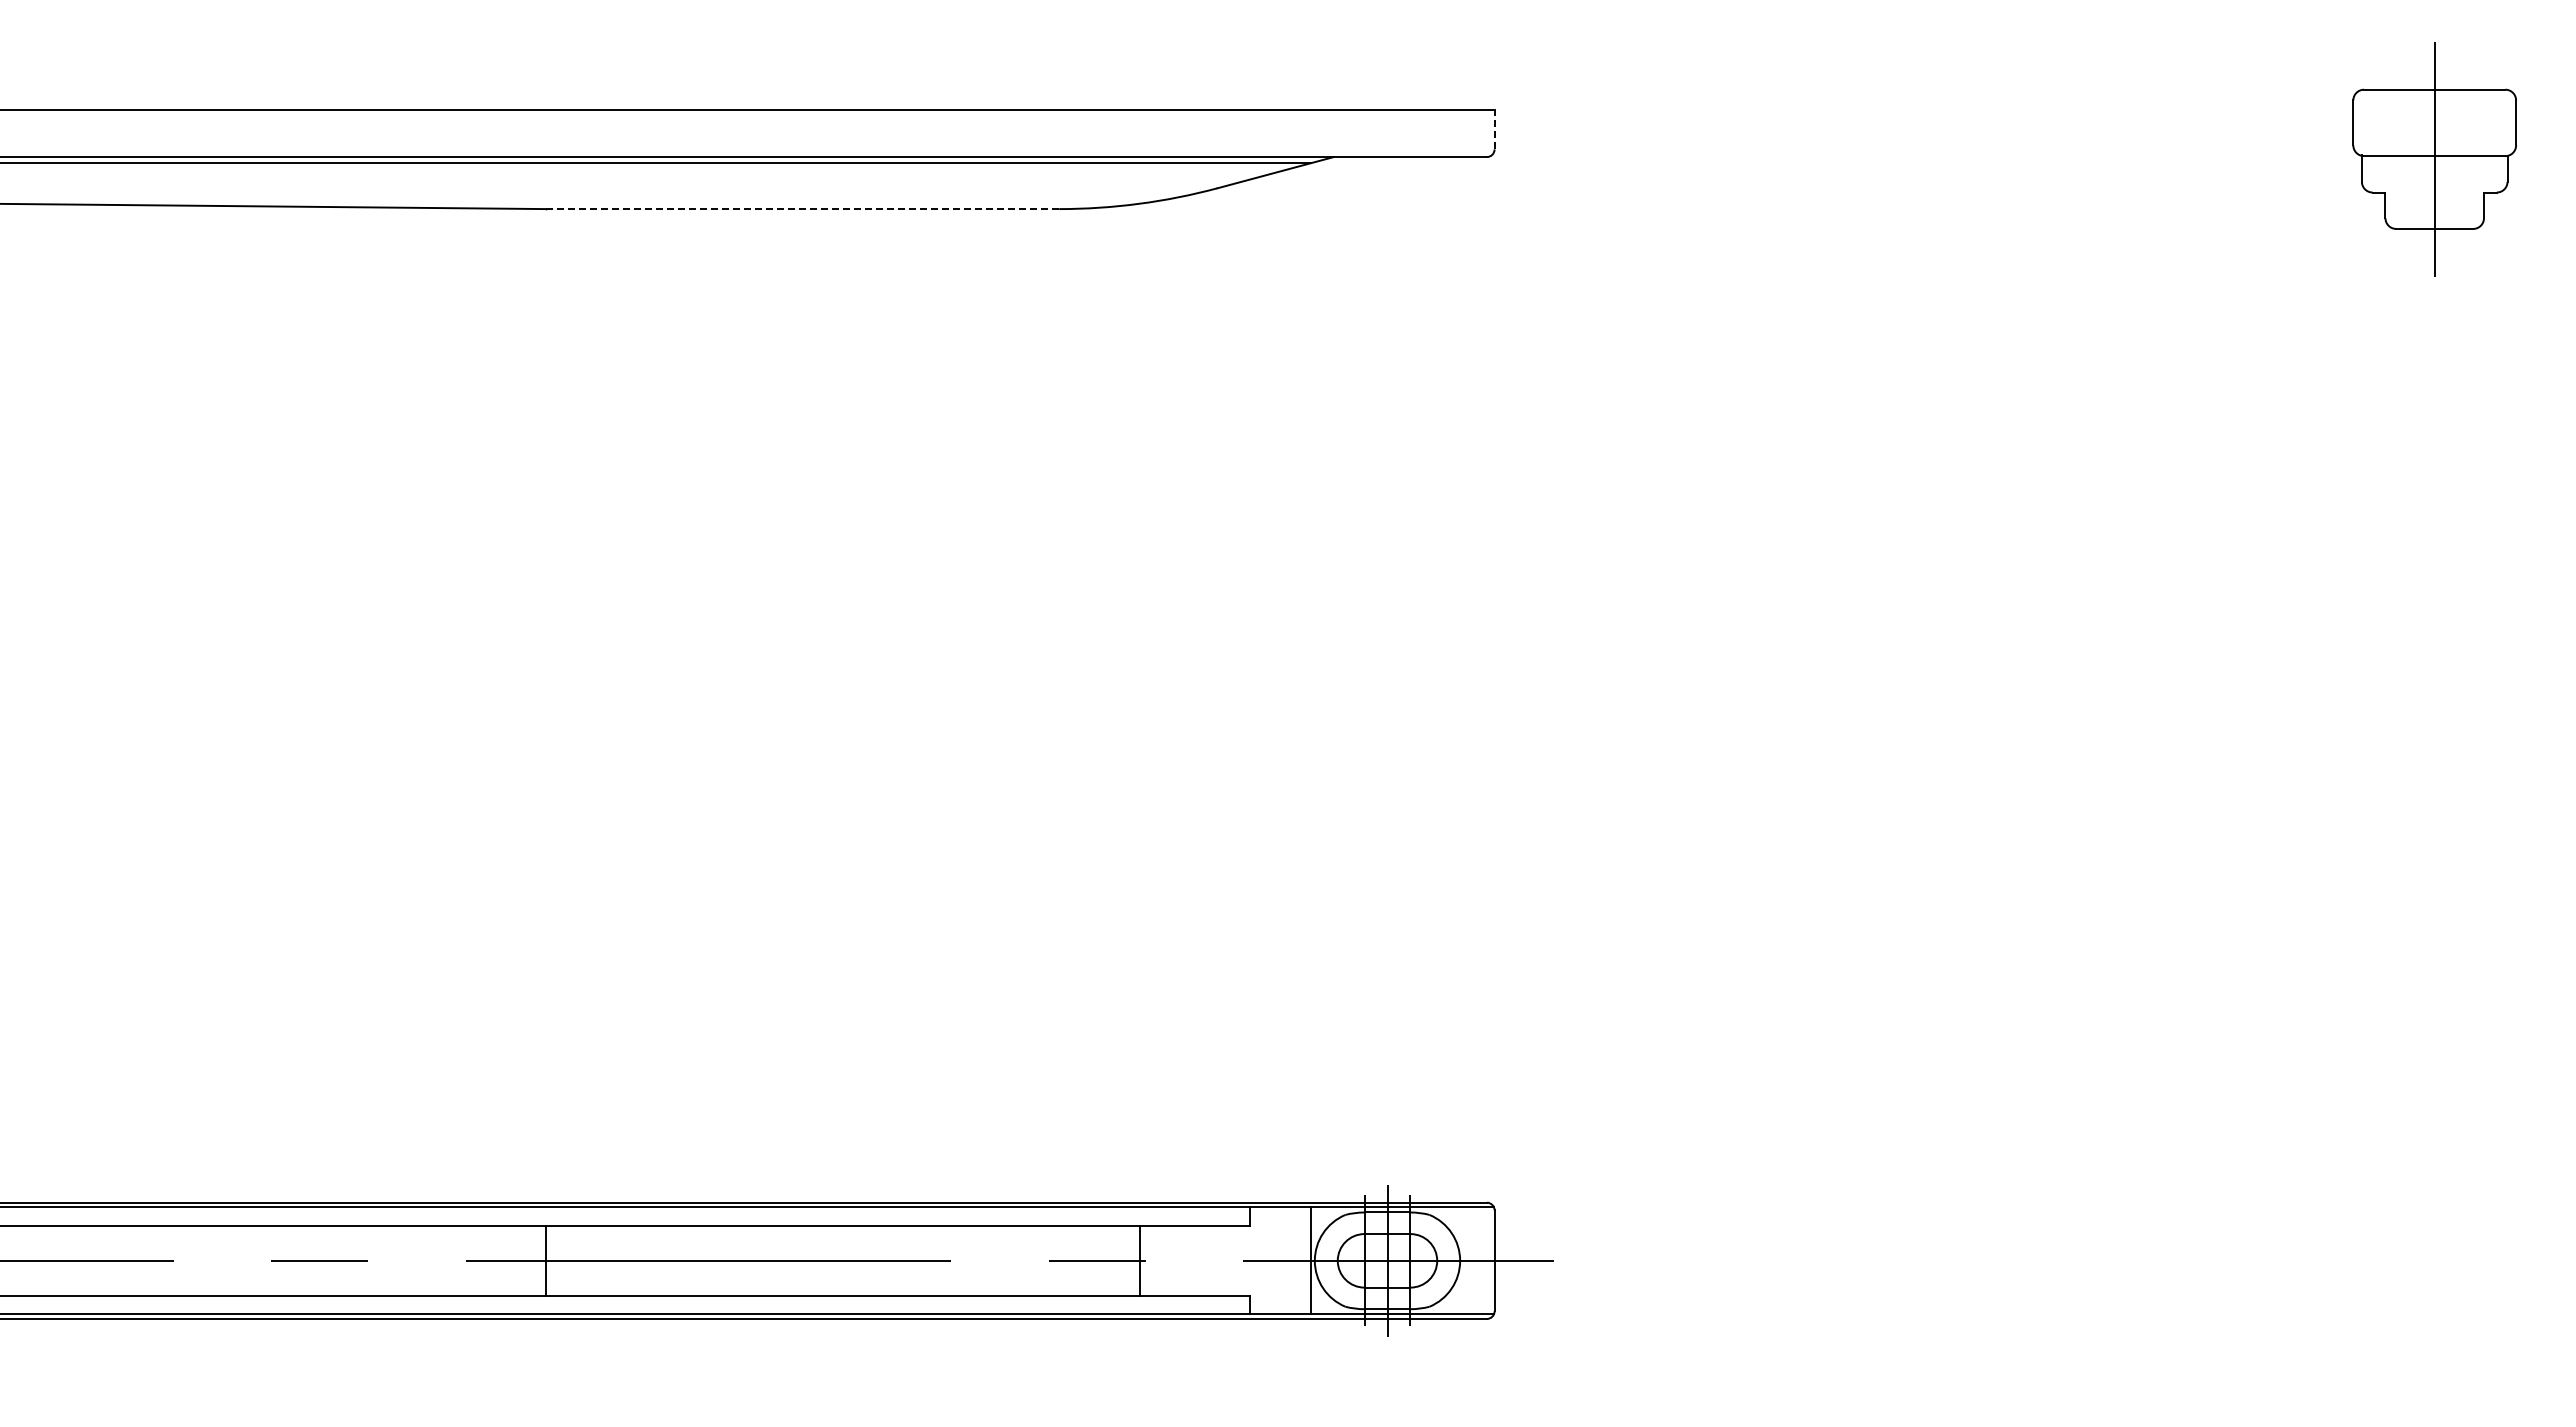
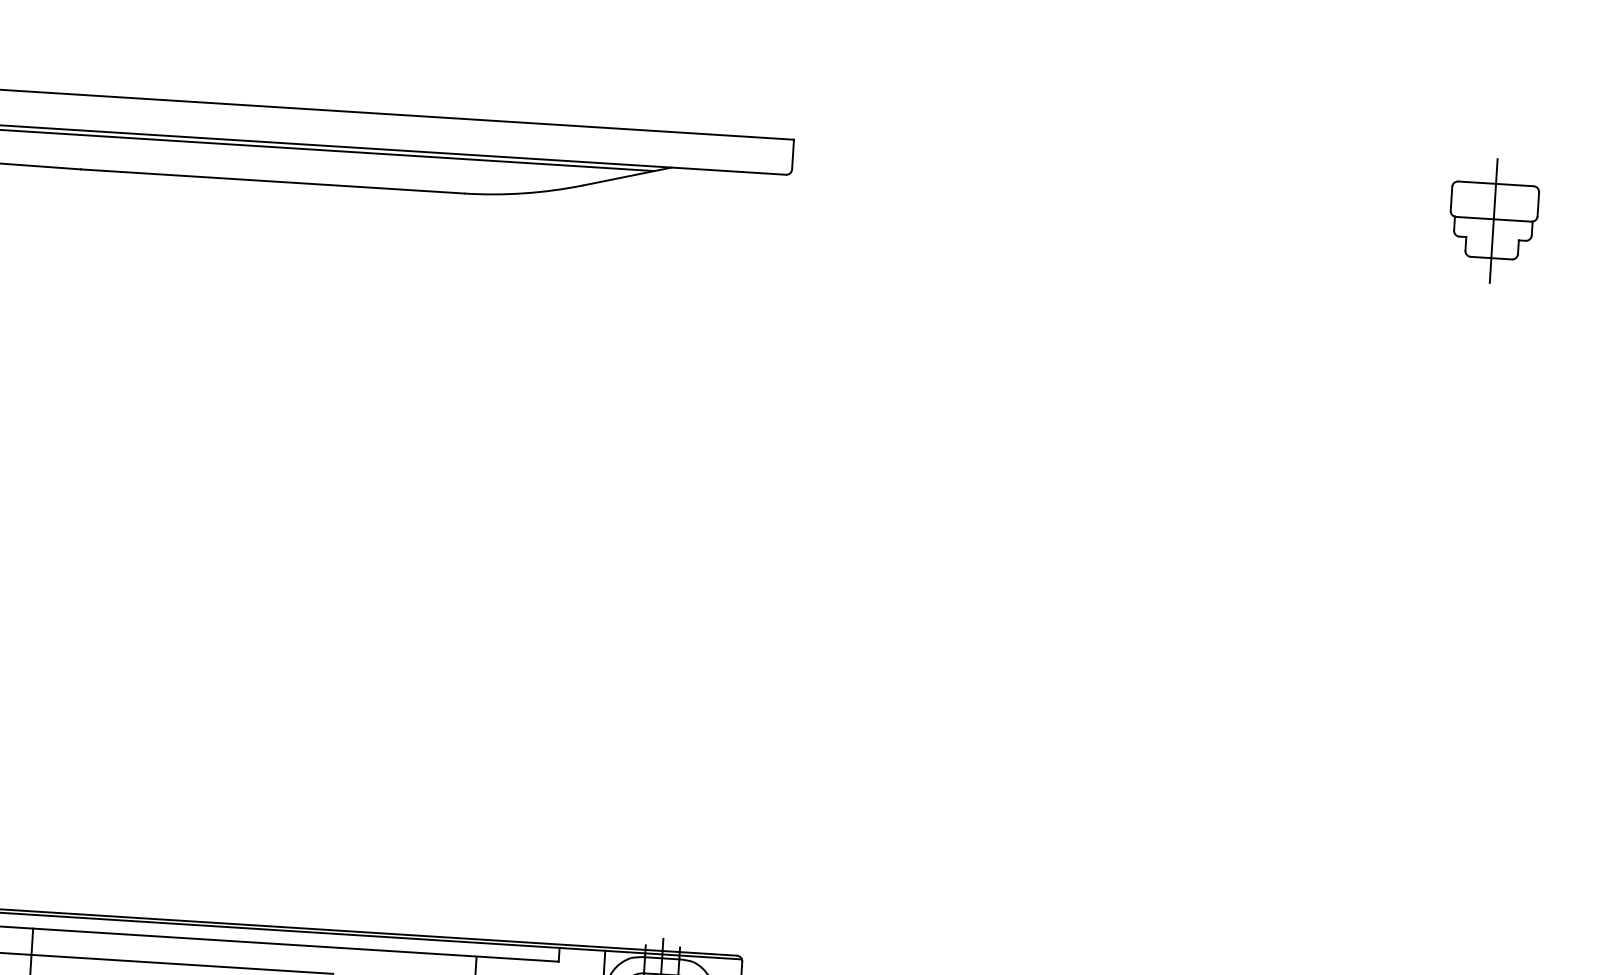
line: (1494, 129) -> (792, 154), dashed -> solid
part: (2434, 159) -> (1493, 221), size x0.71
line: (802, 209) -> (272, 181), dashed -> solid

